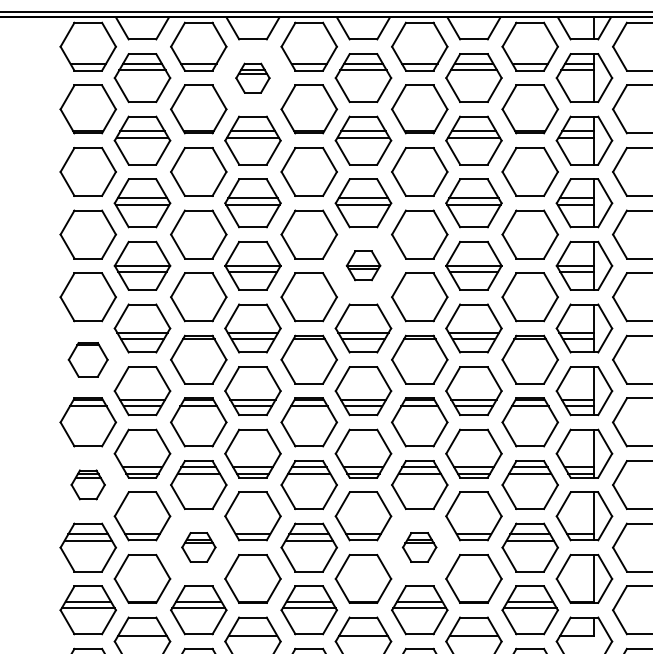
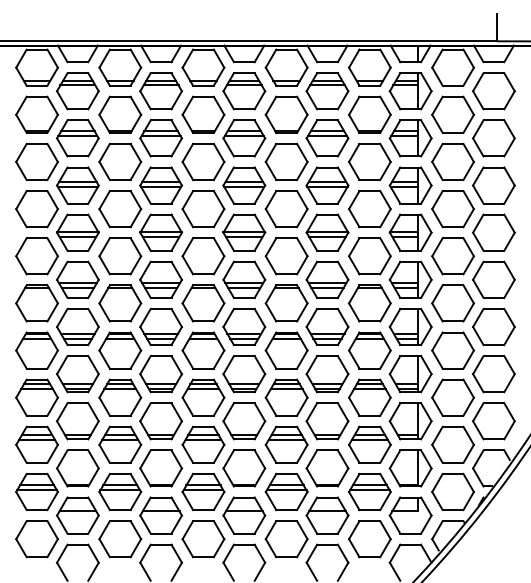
part: (252, 78) -> (160, 91), size x1.67
part: (363, 265) -> (244, 232), size x1.67
part: (87, 359) -> (36, 303), size x1.43
part: (87, 484) -> (36, 397), size x1.67
part: (199, 547) -> (120, 444), size x1.67
part: (419, 547) -> (286, 444), size x1.67

